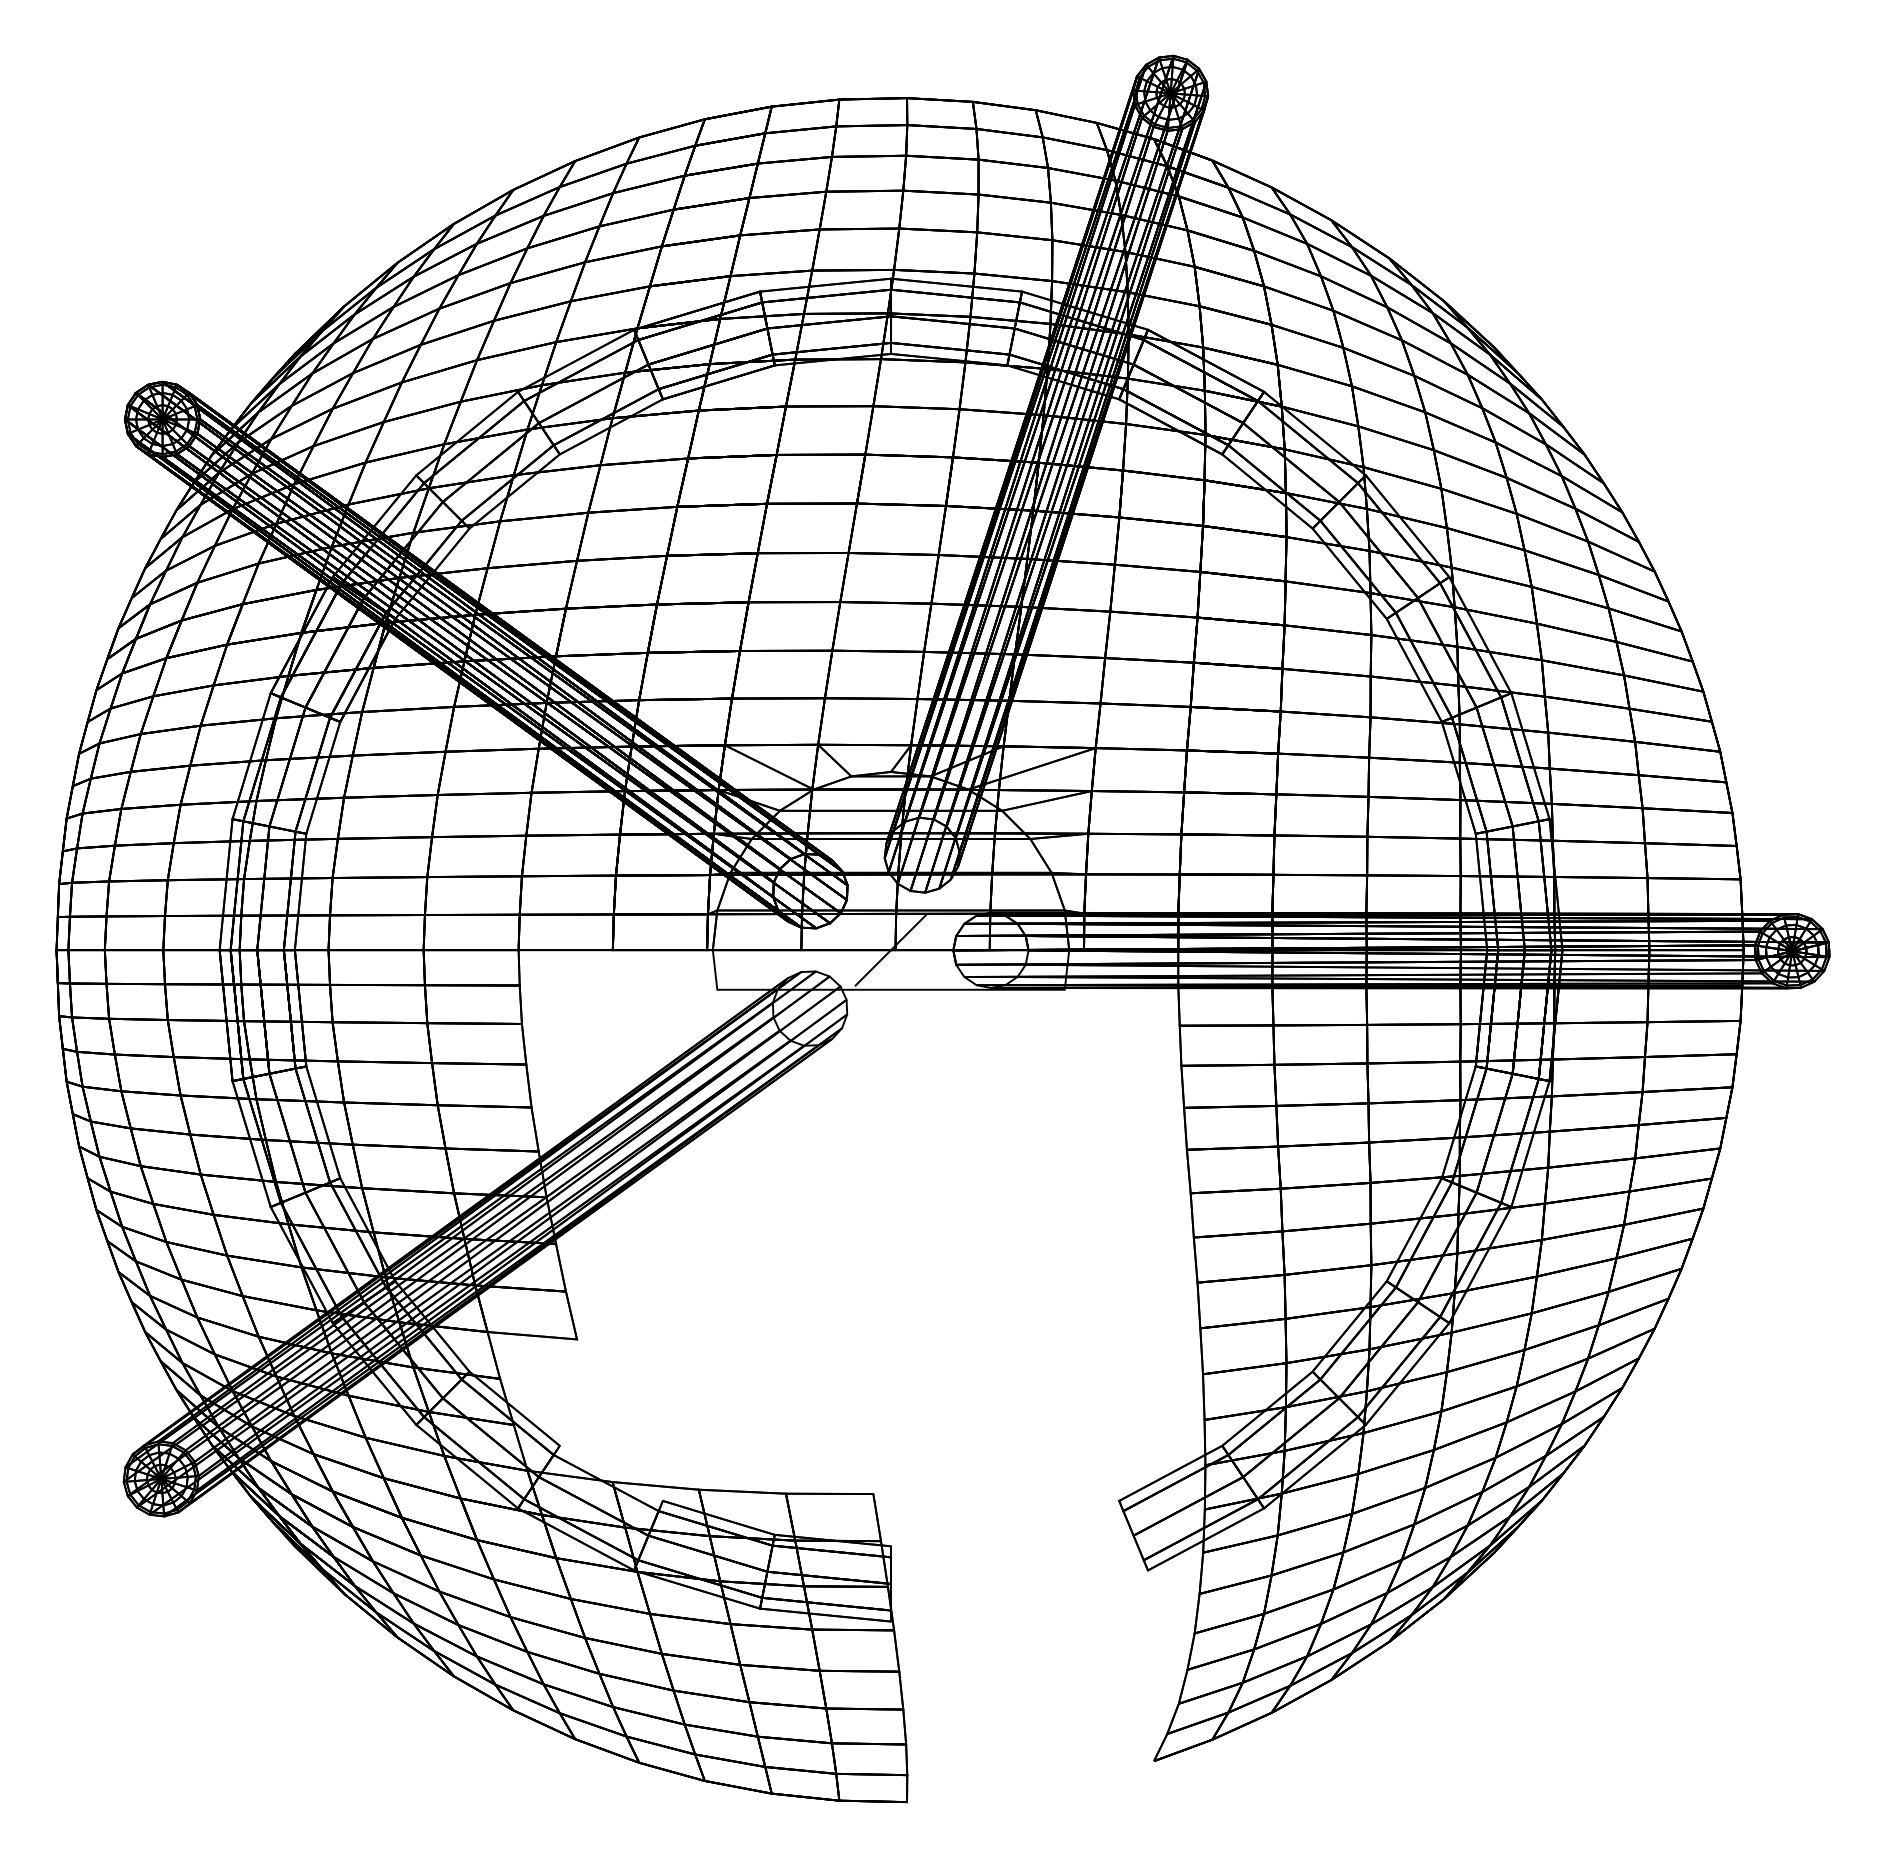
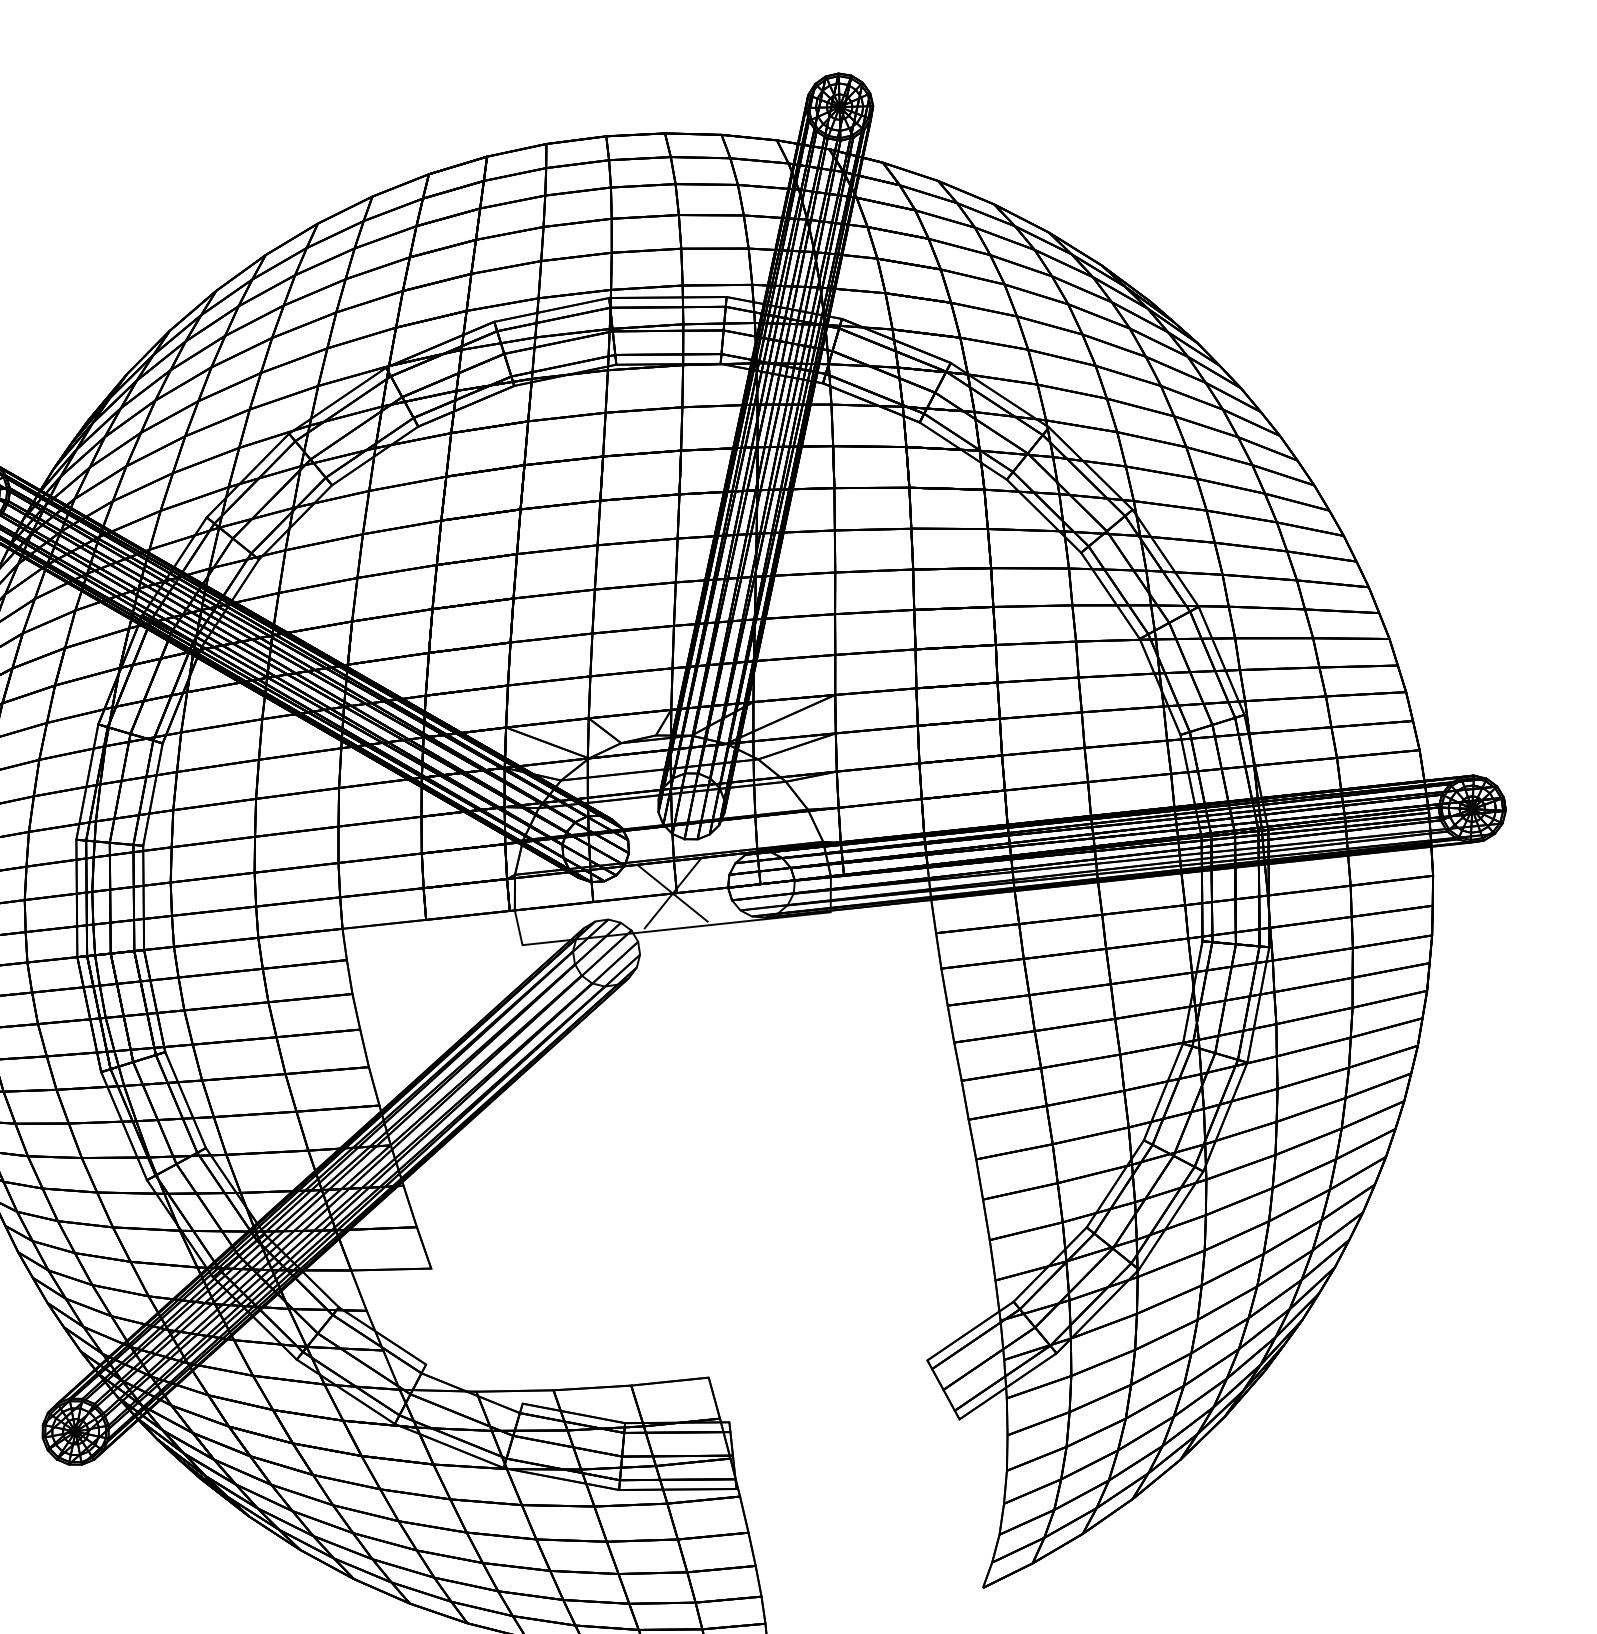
line: (890, 949) -> (672, 893), added

